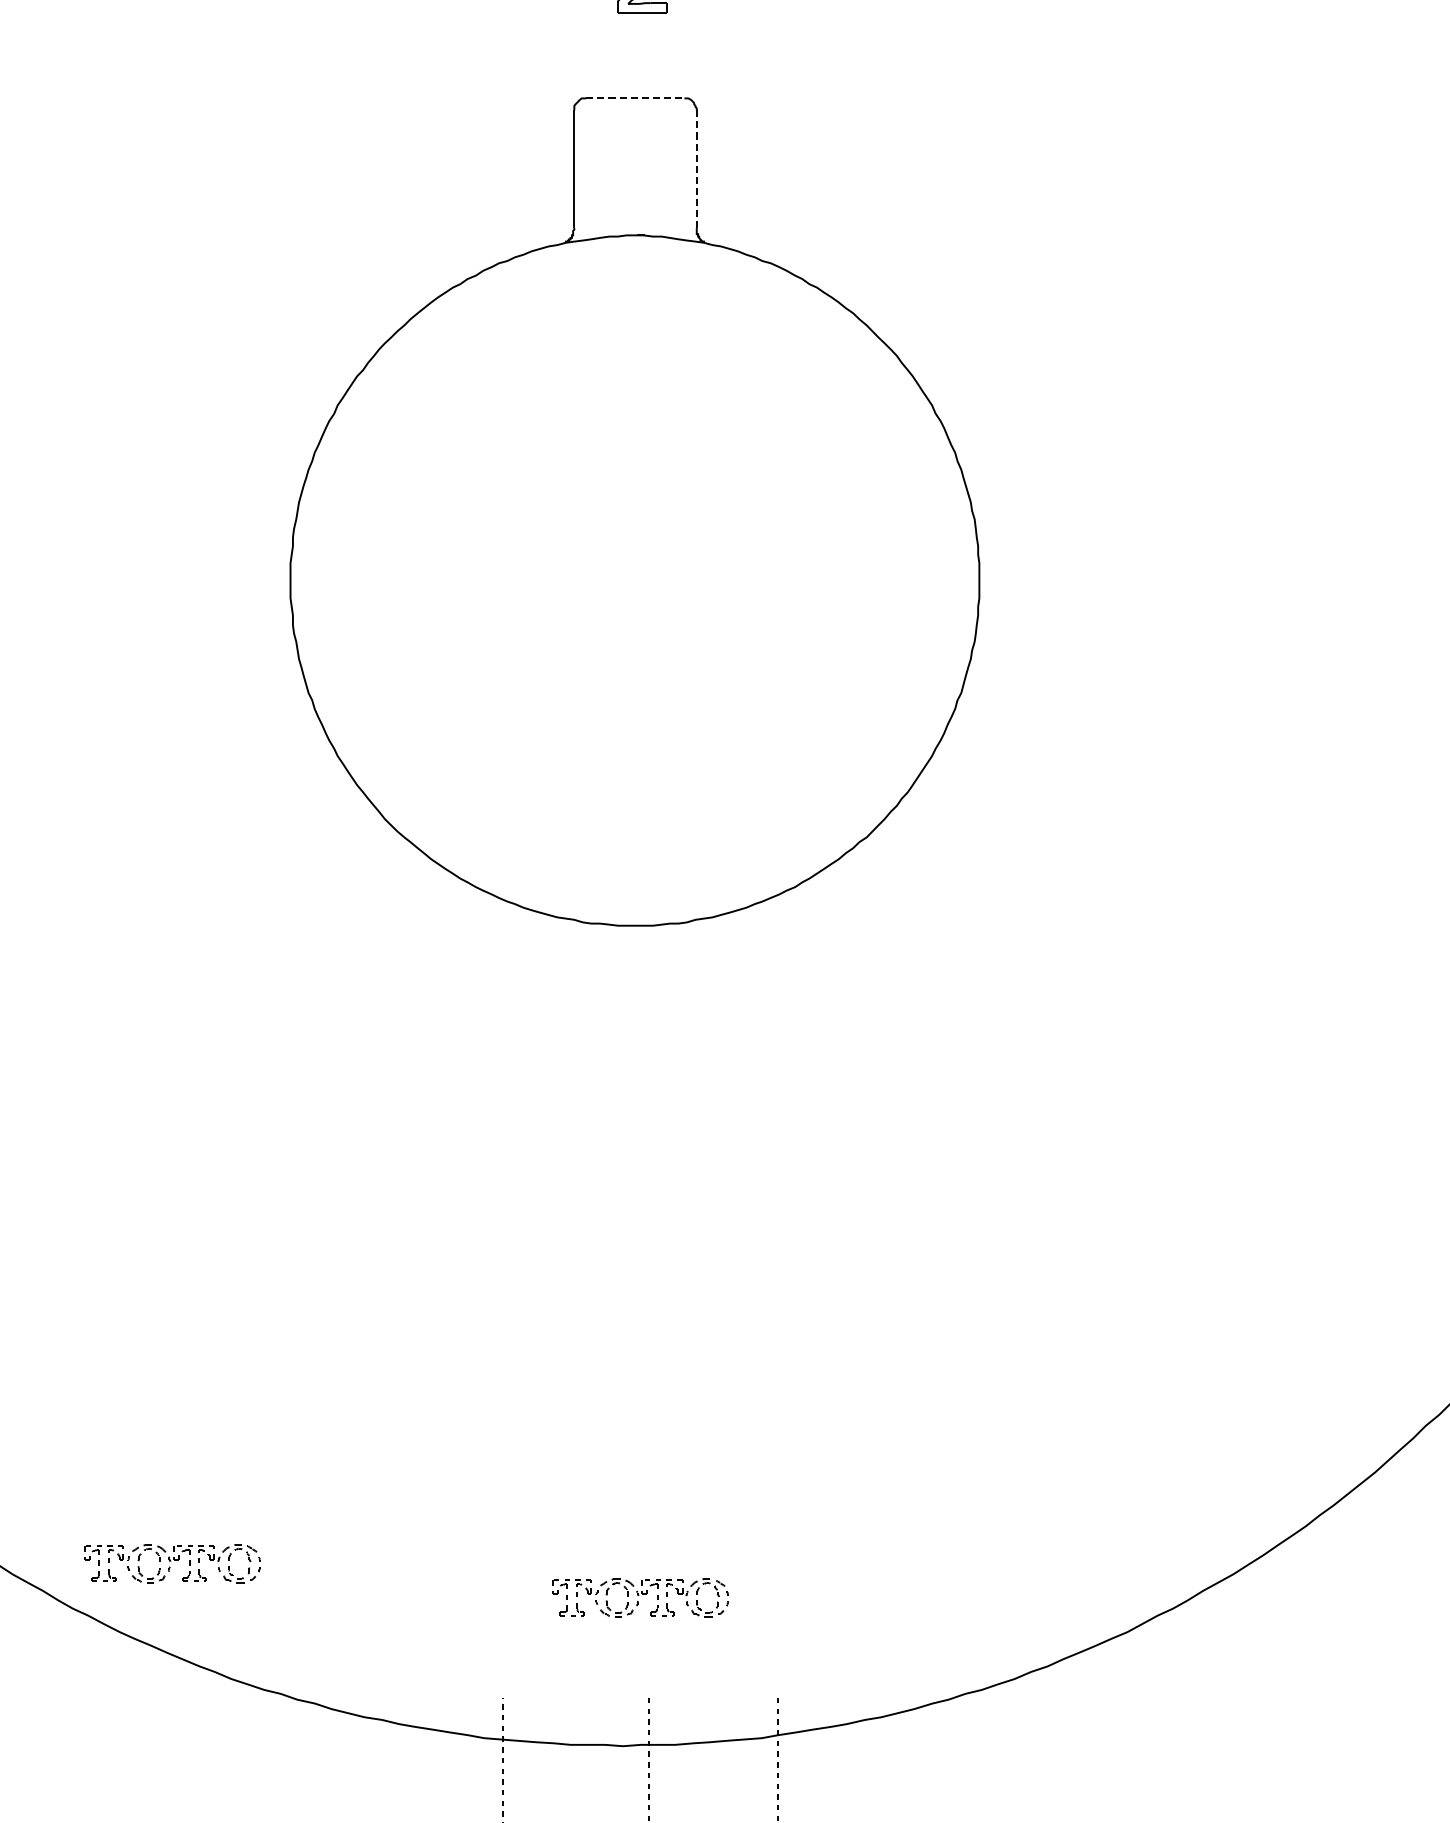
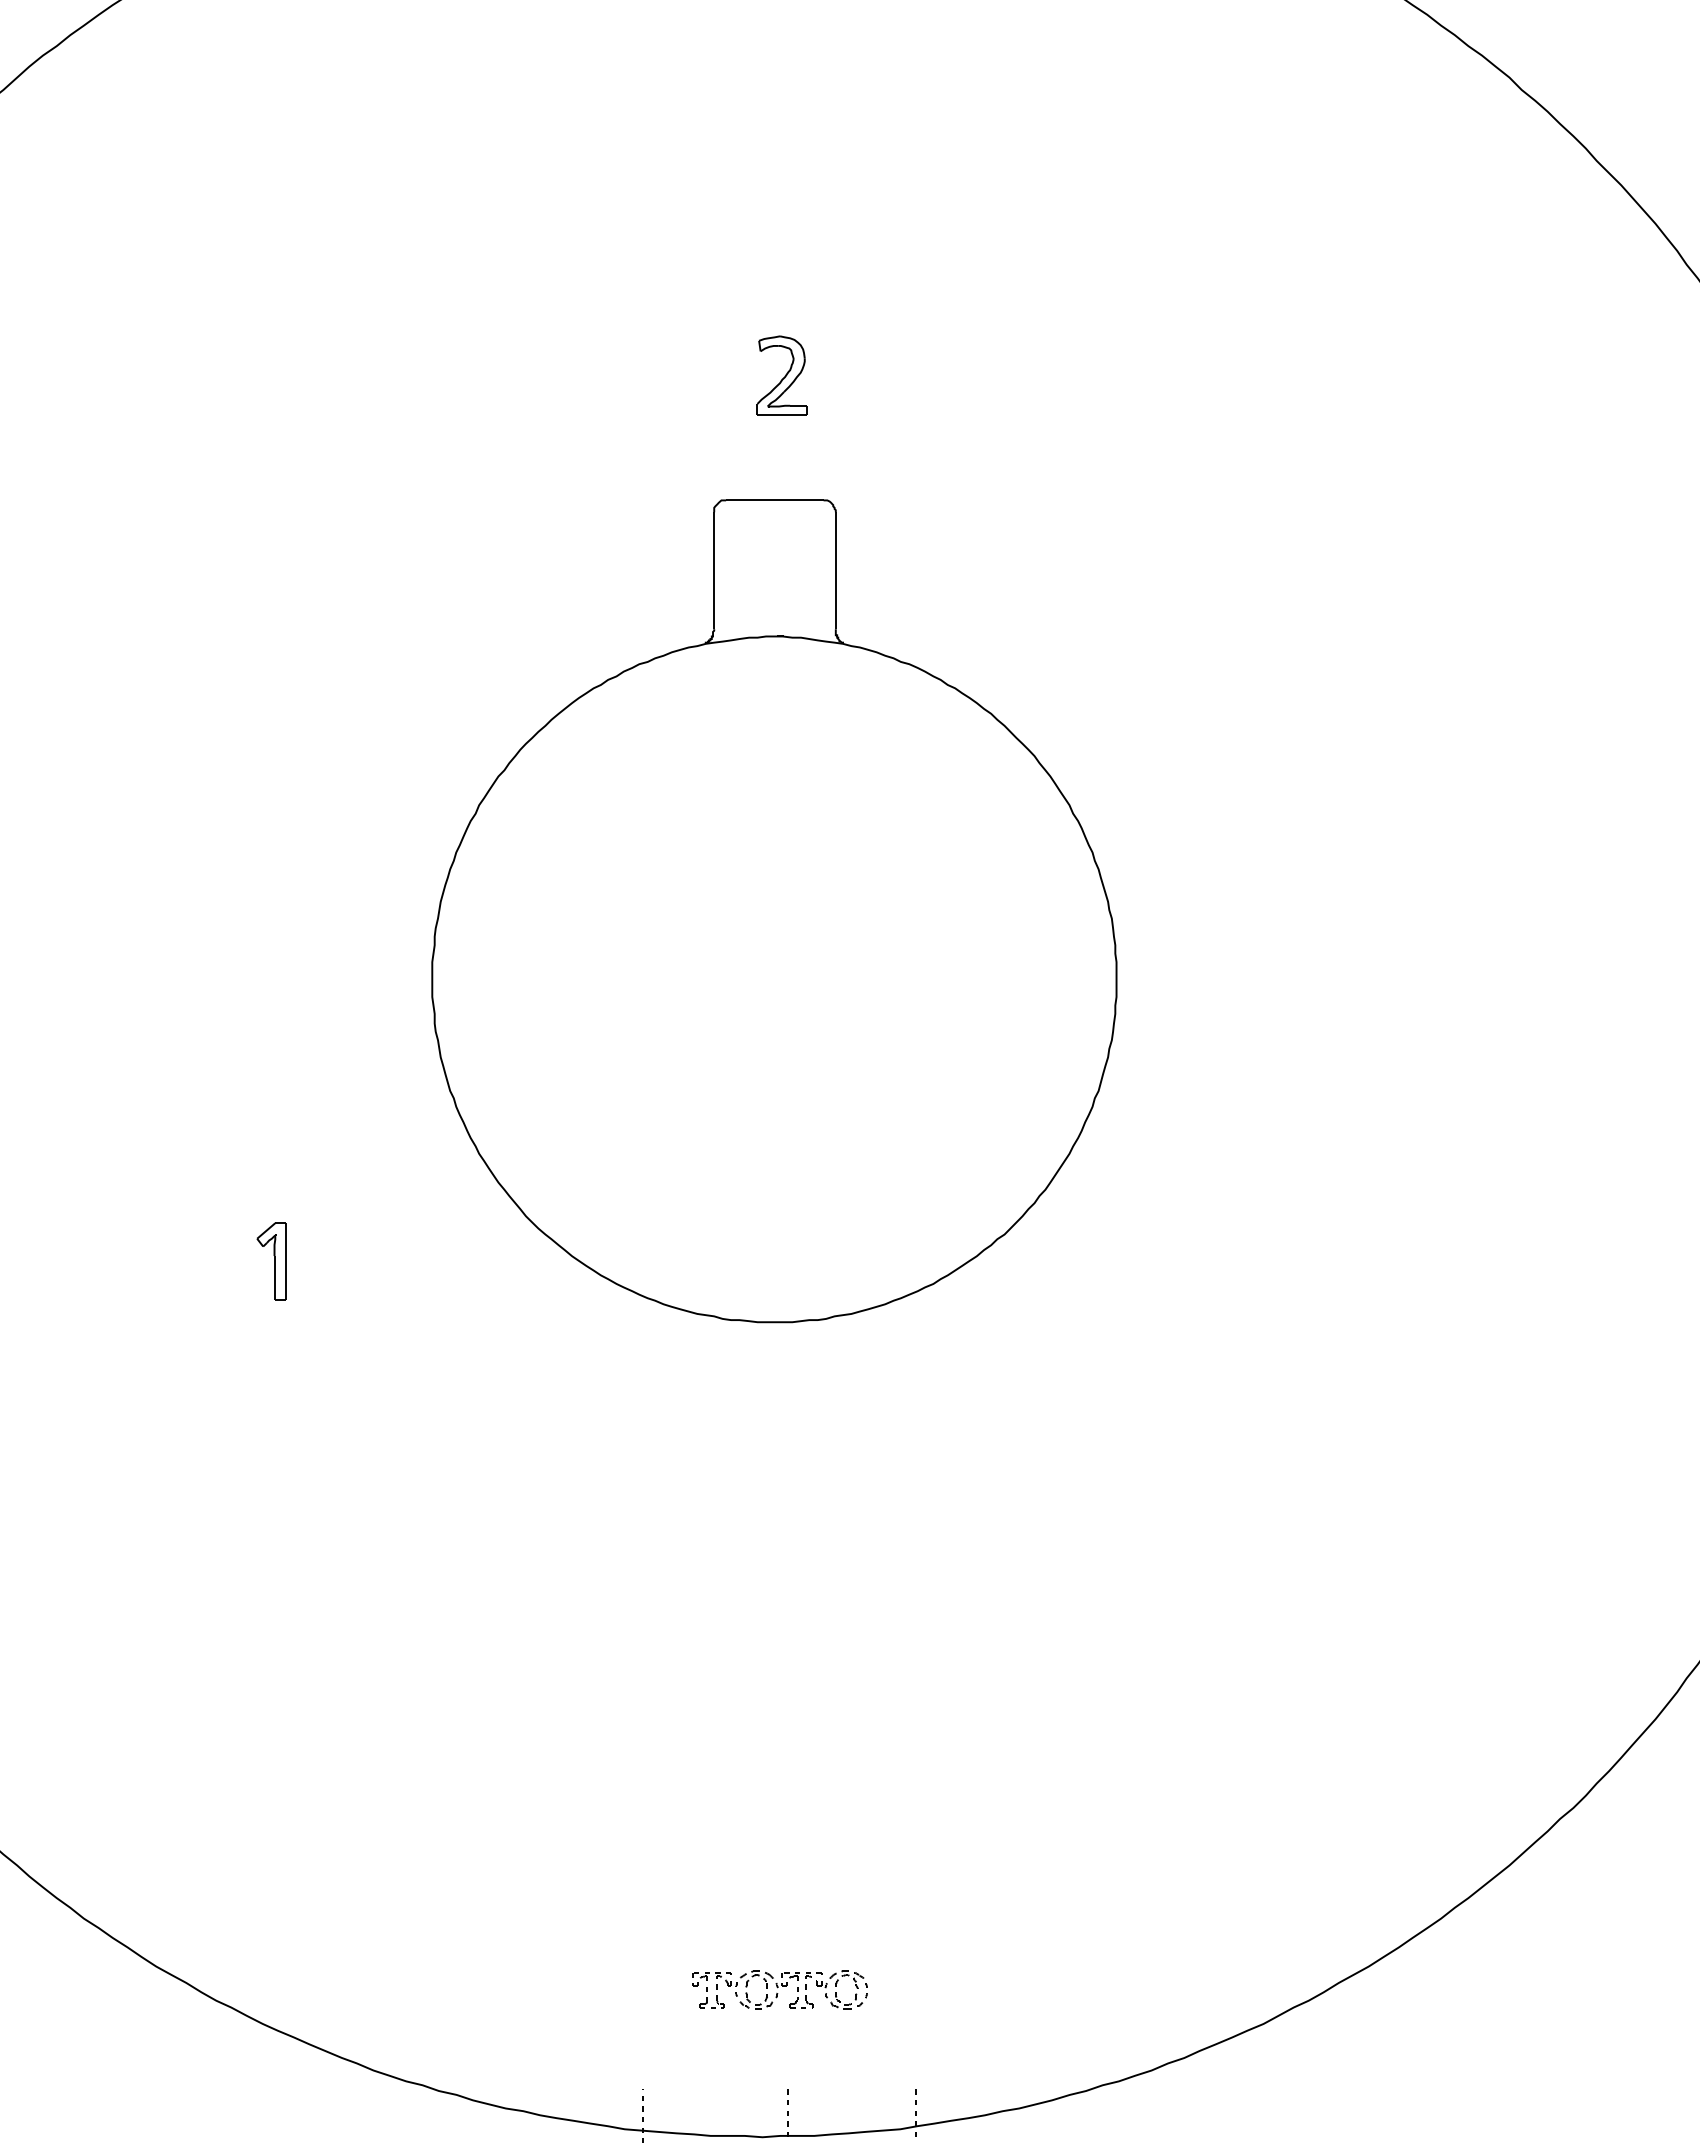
line: (635, 98) -> (774, 500), dashed -> solid
line: (696, 168) -> (835, 570), dashed -> solid
part: (128, 864) -> (271, 1261), added
part: (171, 1563) -> (314, 1955), removed

